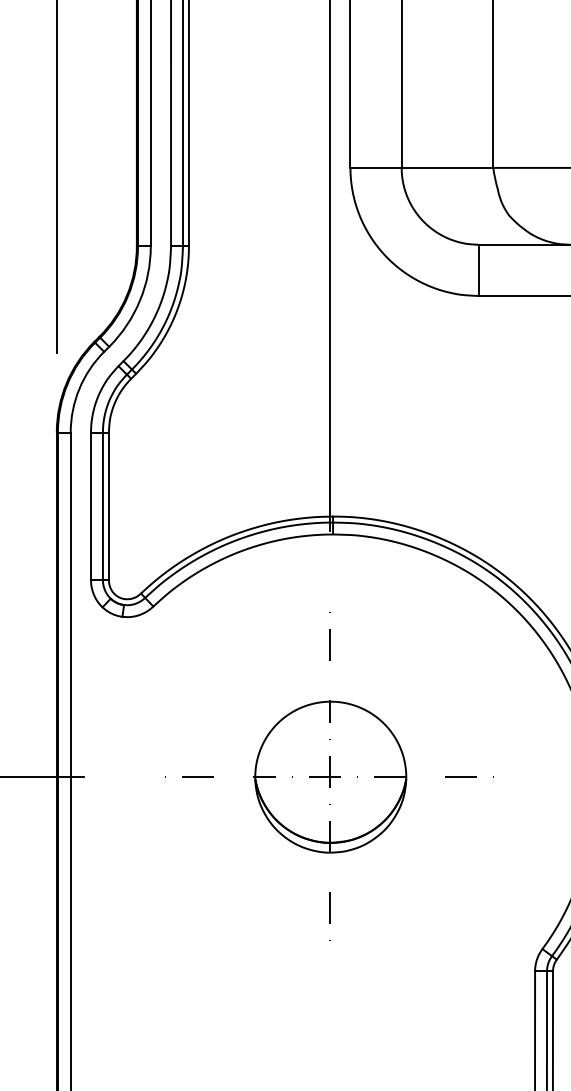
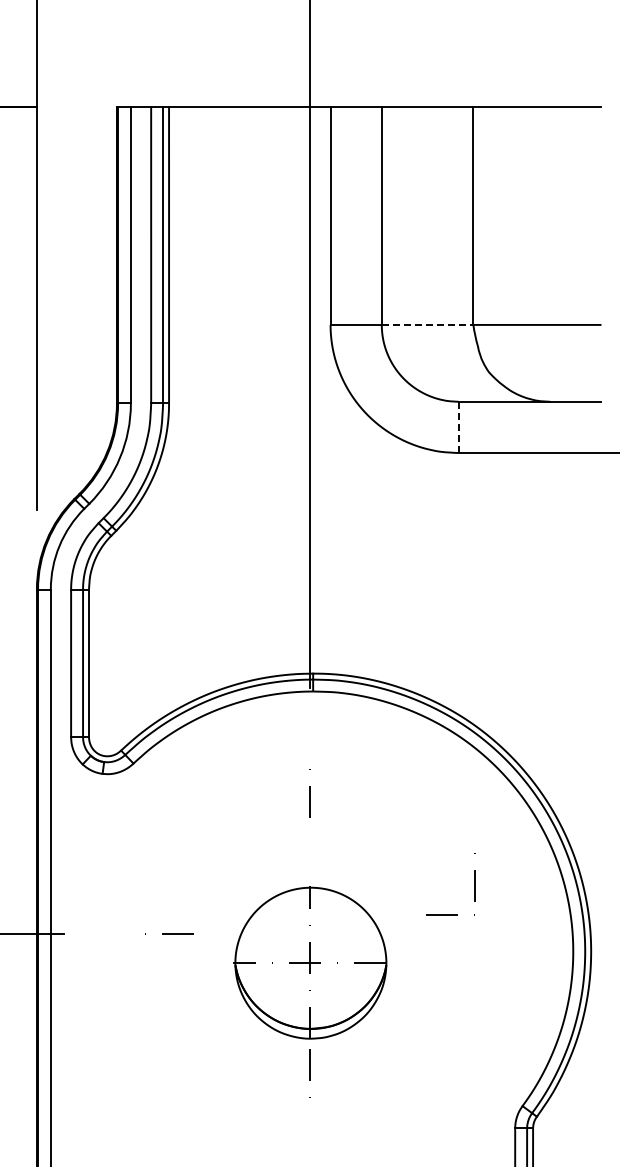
line: (447, 167) -> (427, 324), solid -> dashed
line: (478, 270) -> (458, 427), solid -> dashed
line: (494, 720) -> (474, 877), added
part: (330, 776) -> (310, 962), moved
line: (469, 776) -> (450, 914), moved

